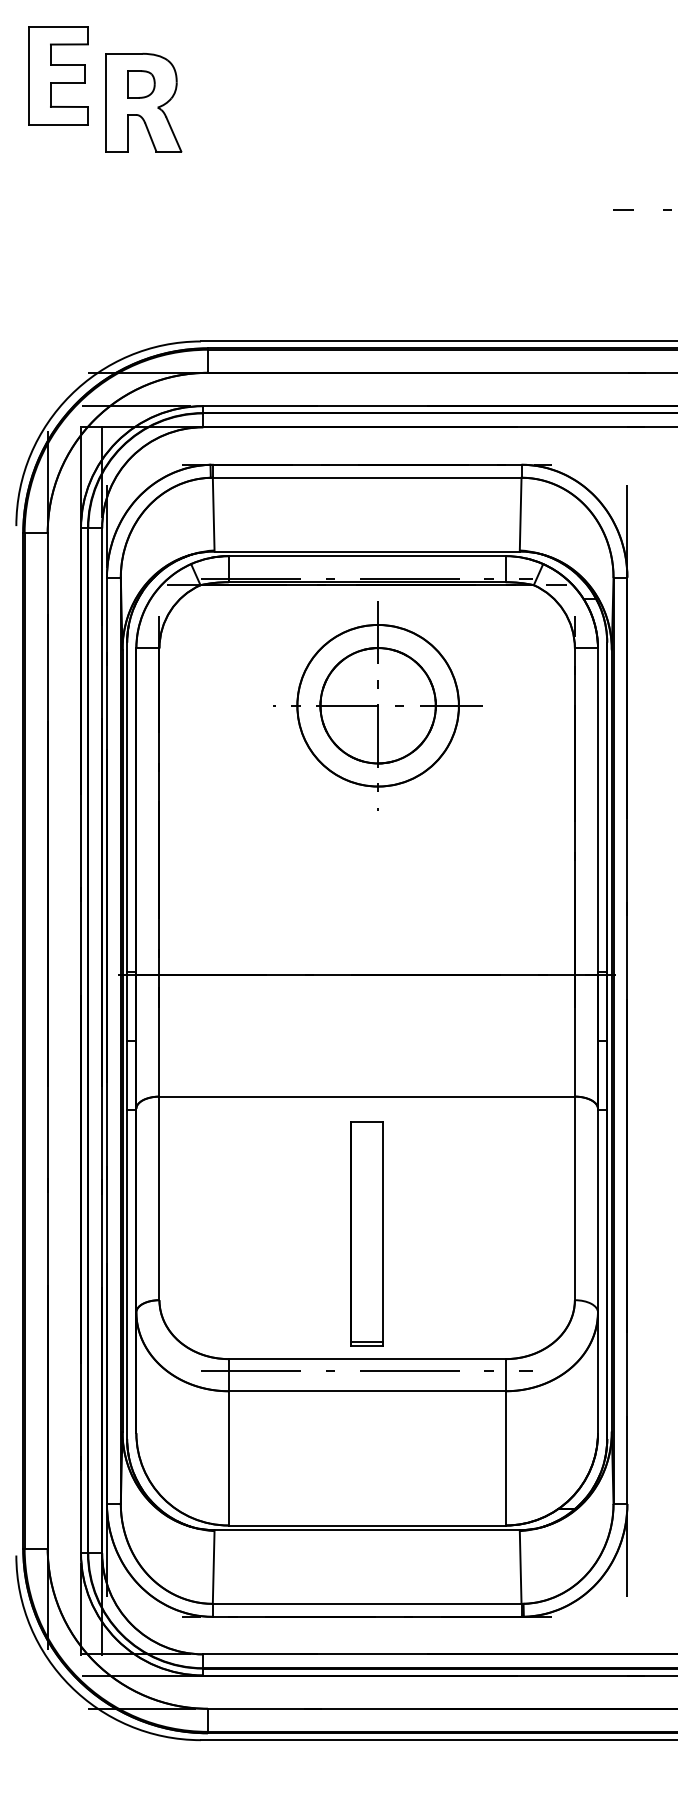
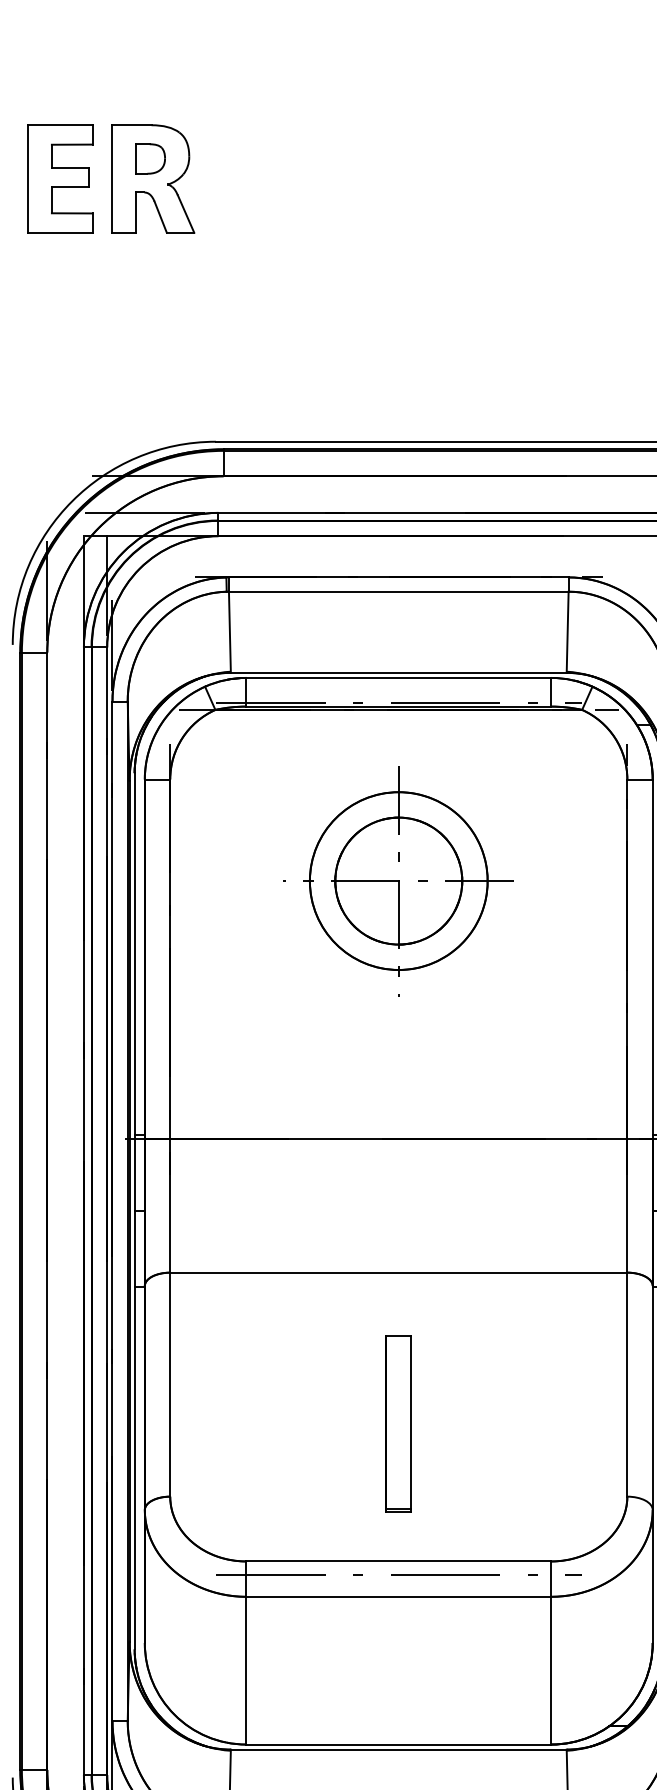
part: (58, 75) -> (60, 178), moved
part: (377, 705) -> (398, 880), moved
part: (367, 1233) -> (399, 1423), size x0.71

